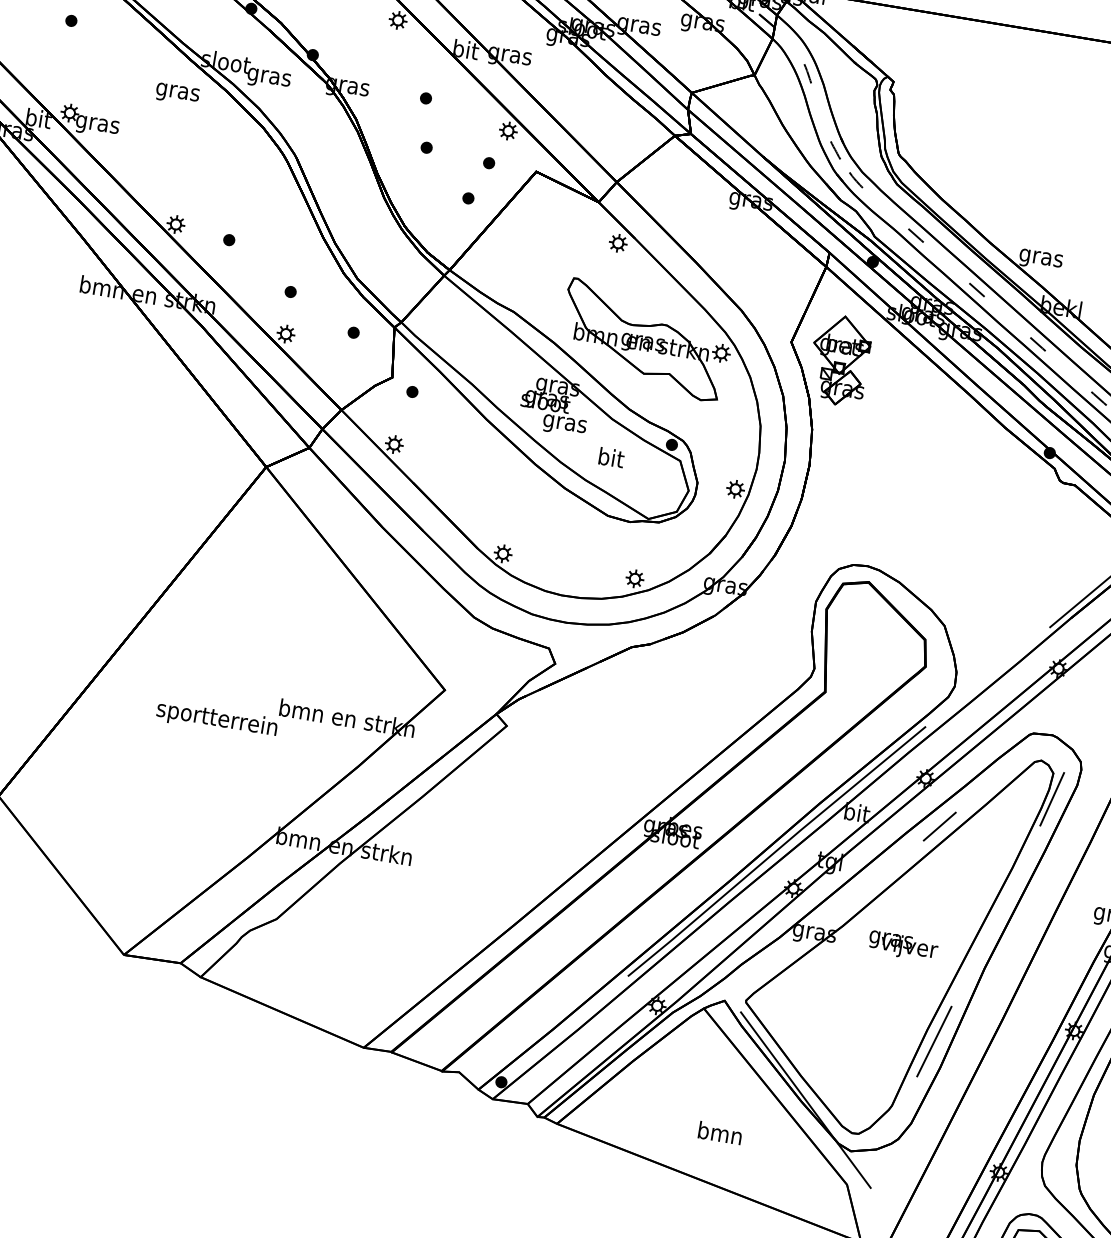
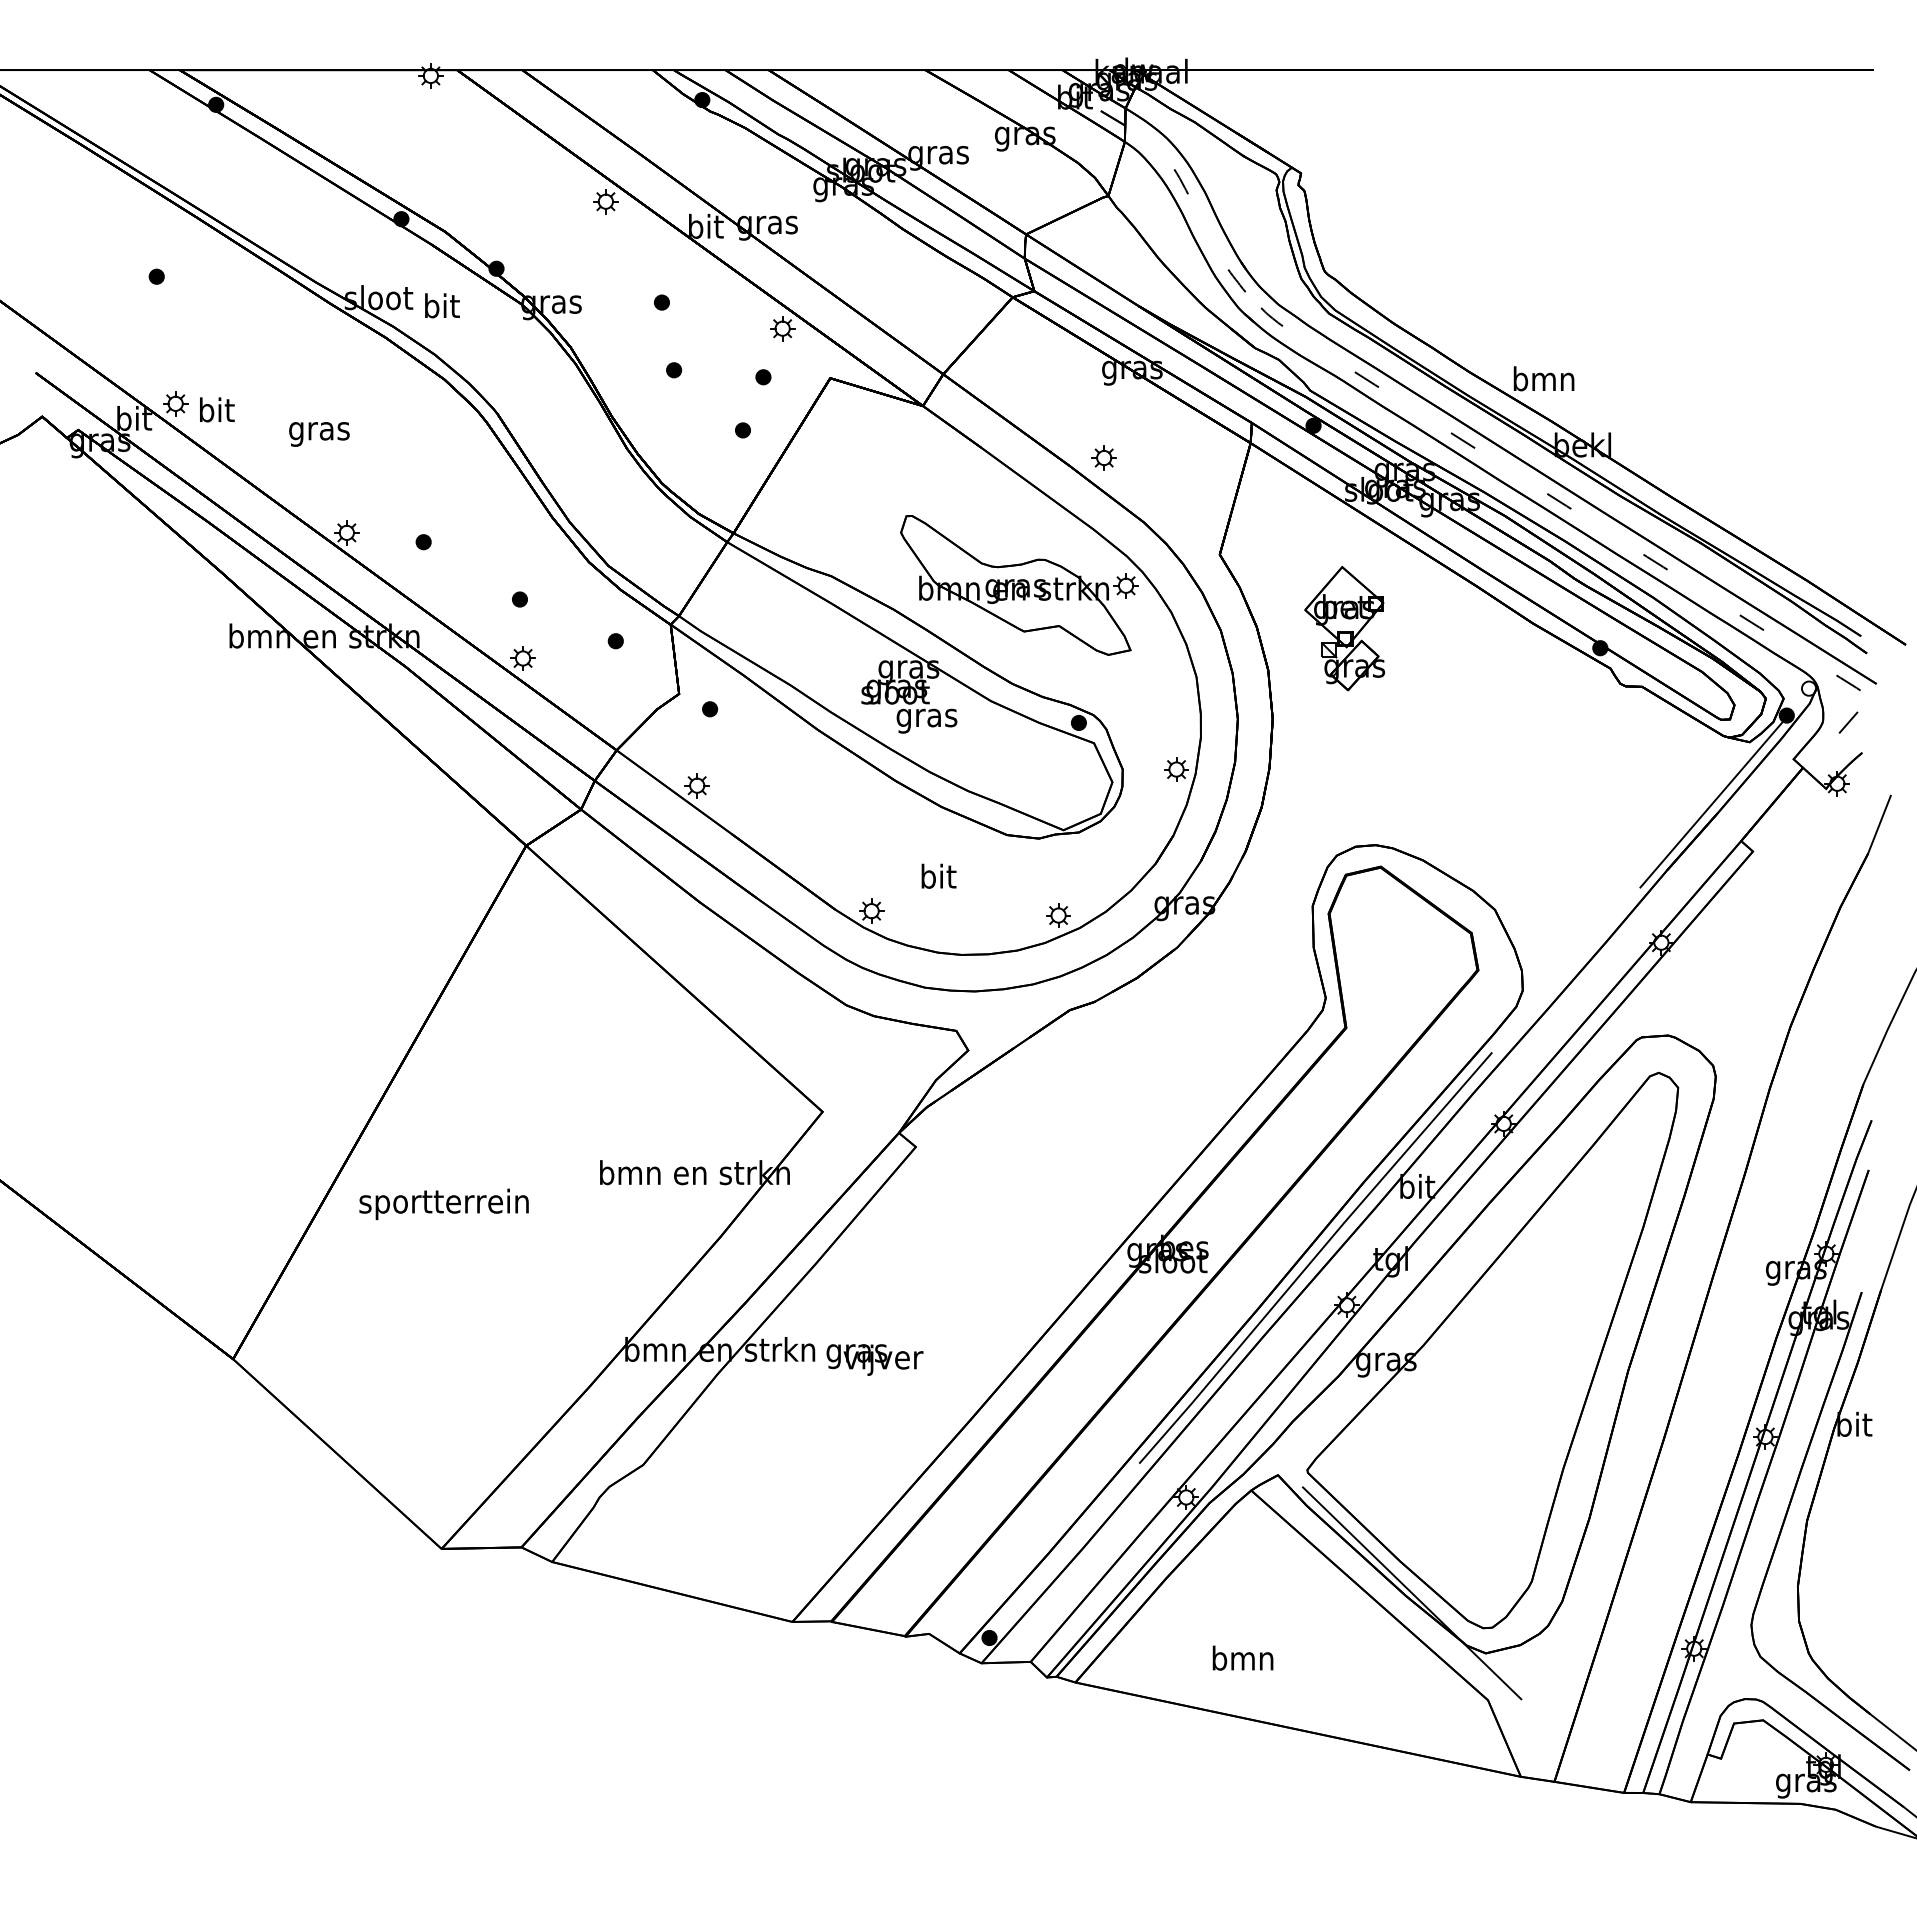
text: (269, 76) -> (441, 308), gras -> bit
text: (177, 94) -> (319, 434), moved
text: (97, 124) -> (216, 412), gras -> bit
part: (617, 242) -> (1103, 457), moved
text: (1040, 257) -> (1543, 381), gras -> bmn
part: (839, 360) -> (1344, 628), moved
text: (611, 457) -> (938, 875), moved
text: (216, 719) -> (443, 1204), moved
line: (1052, 799) -> (1682, 1123), removed
line: (939, 826) -> (1533, 1186), removed
text: (902, 946) -> (874, 1359), moved
line: (934, 1041) -> (1575, 1483), removed
text: (720, 1132) -> (1242, 1657), moved

